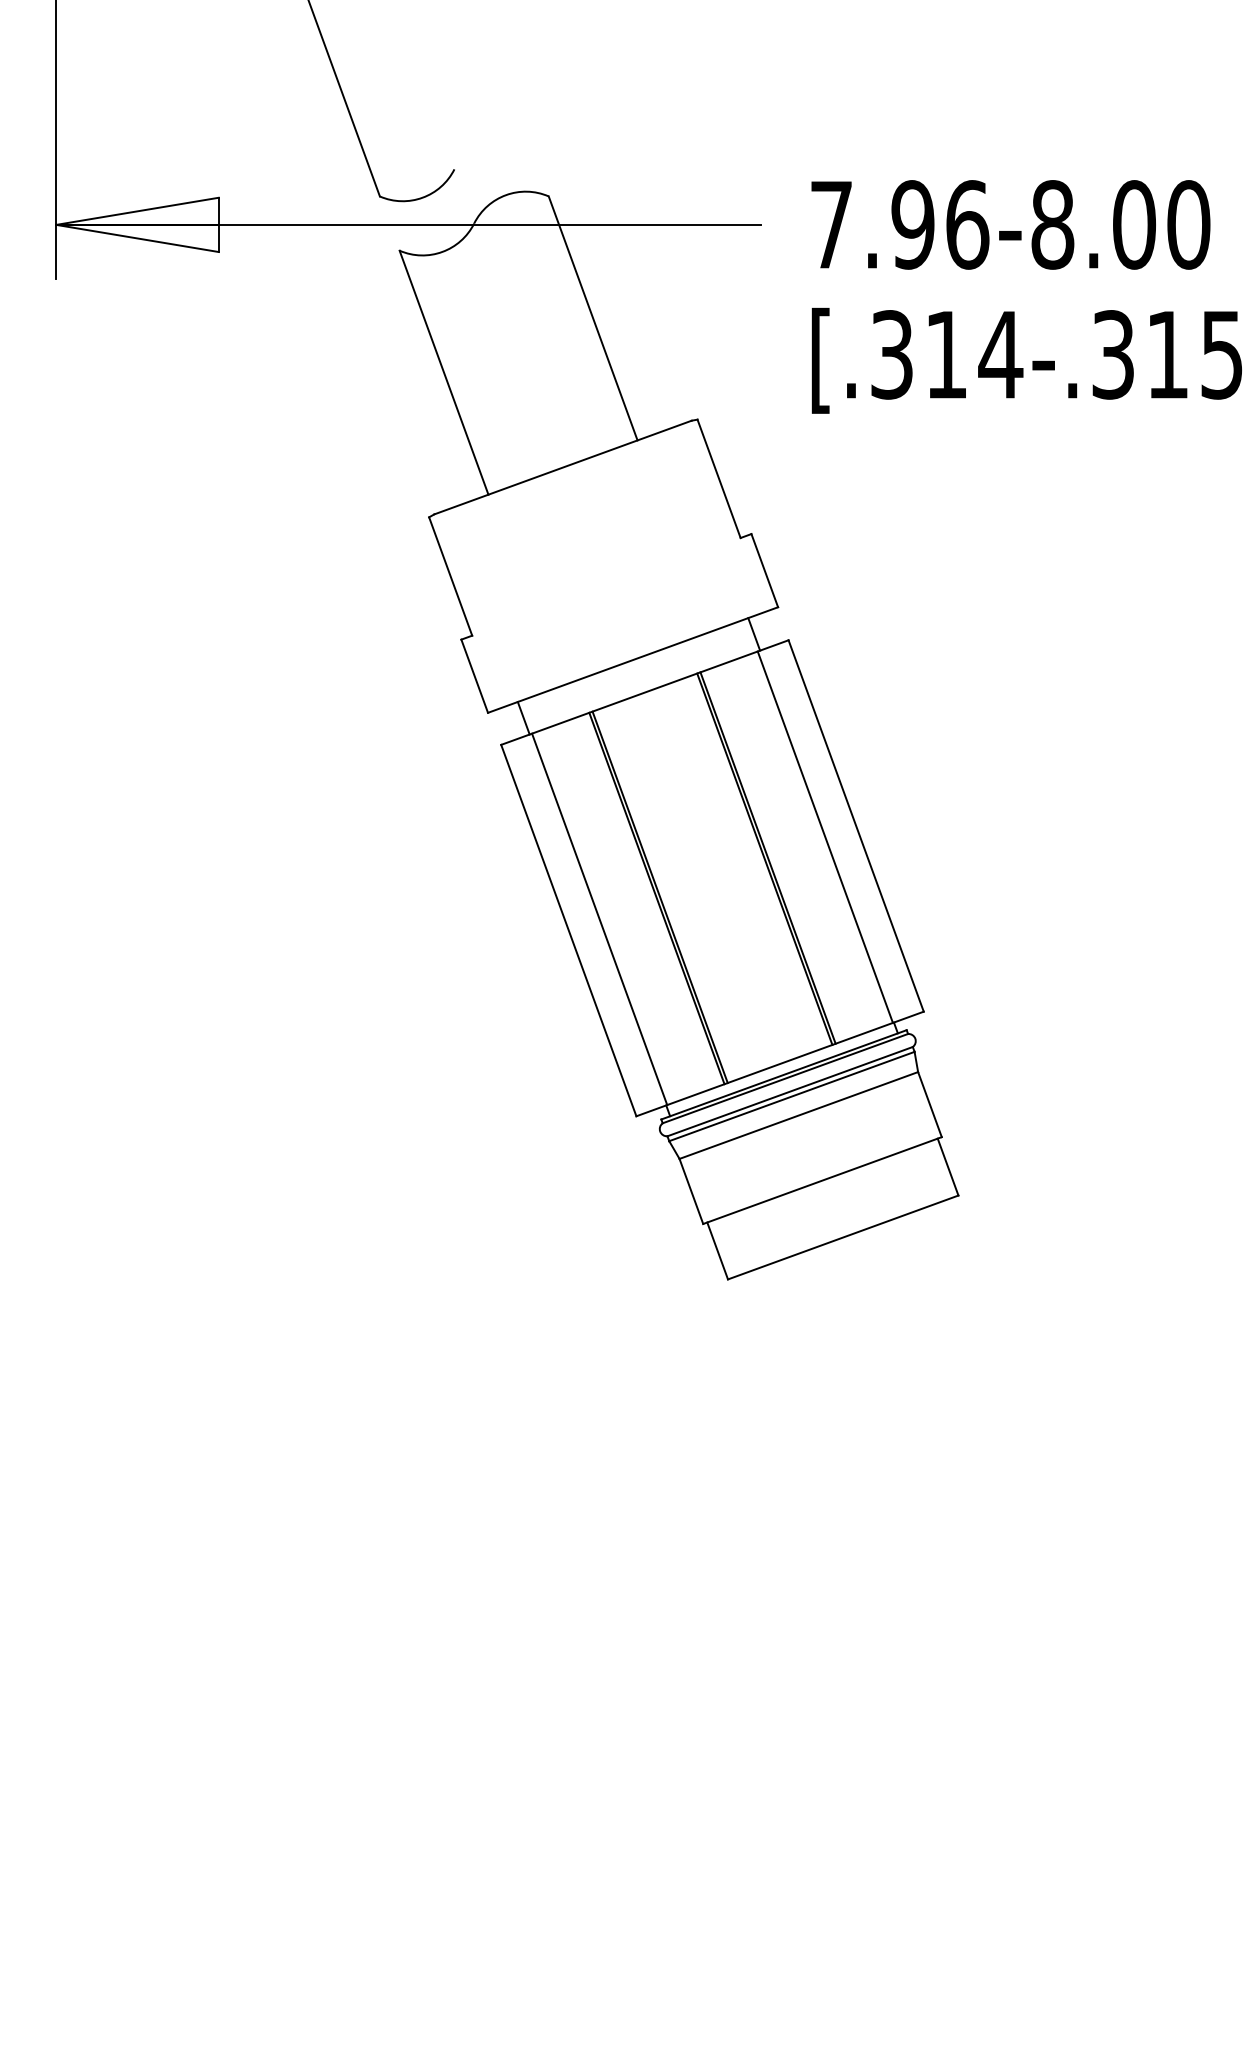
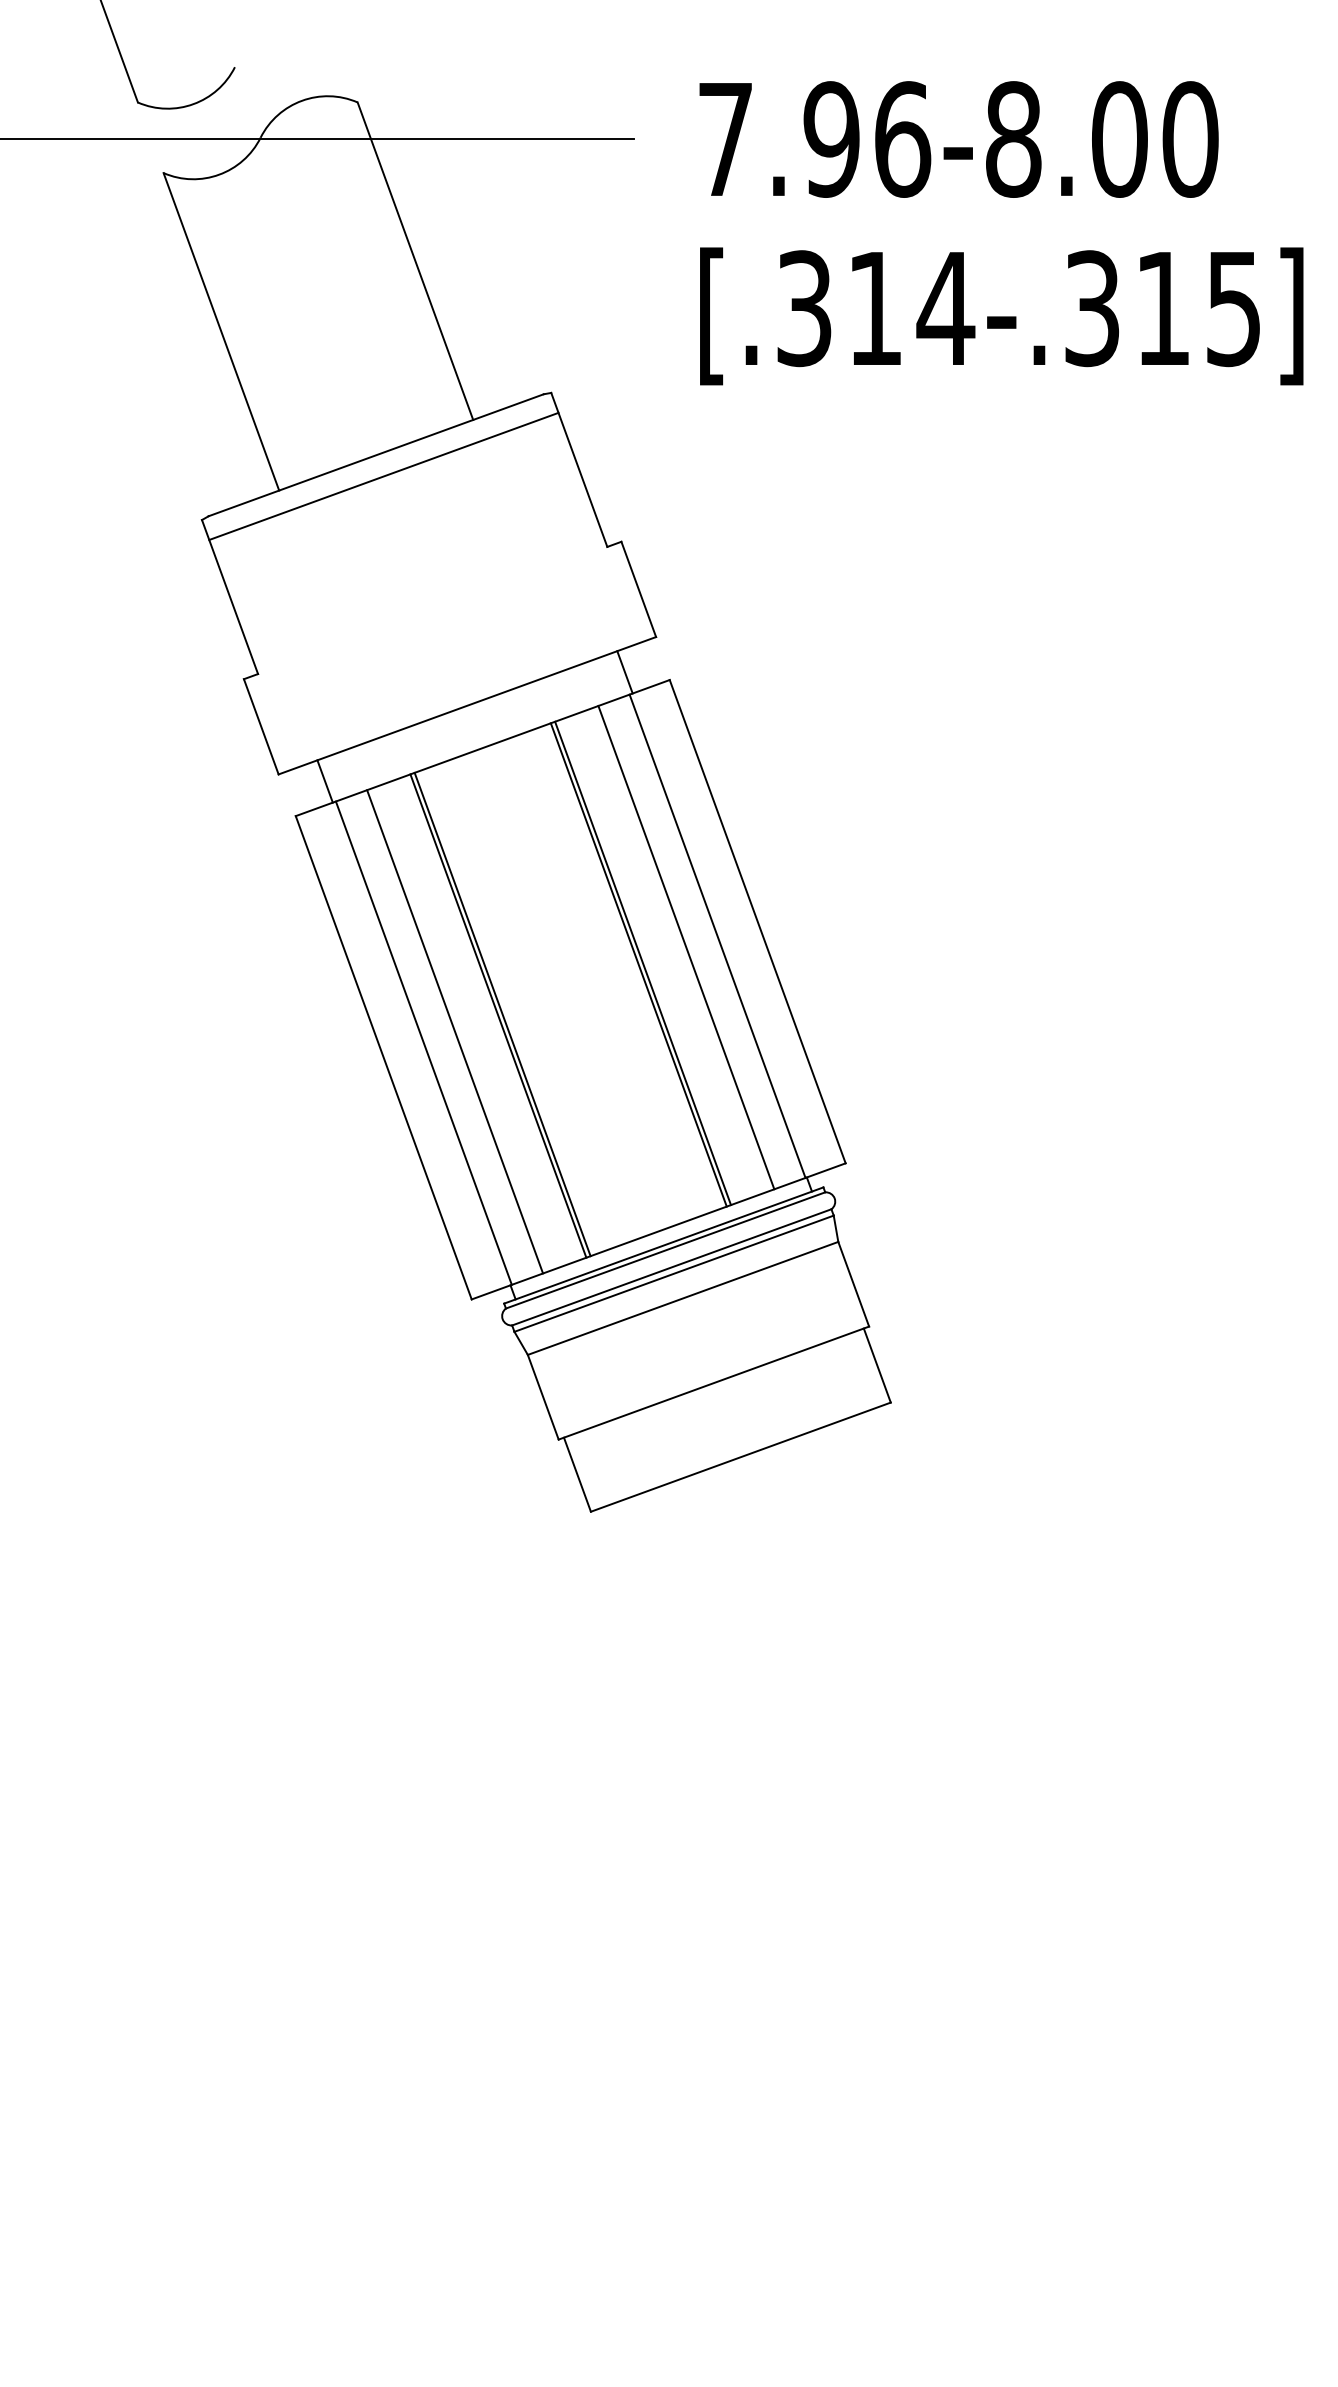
line: (568, 483) -> (383, 476), added
line: (800, 845) -> (685, 947), added
line: (623, 910) -> (454, 1031), added

